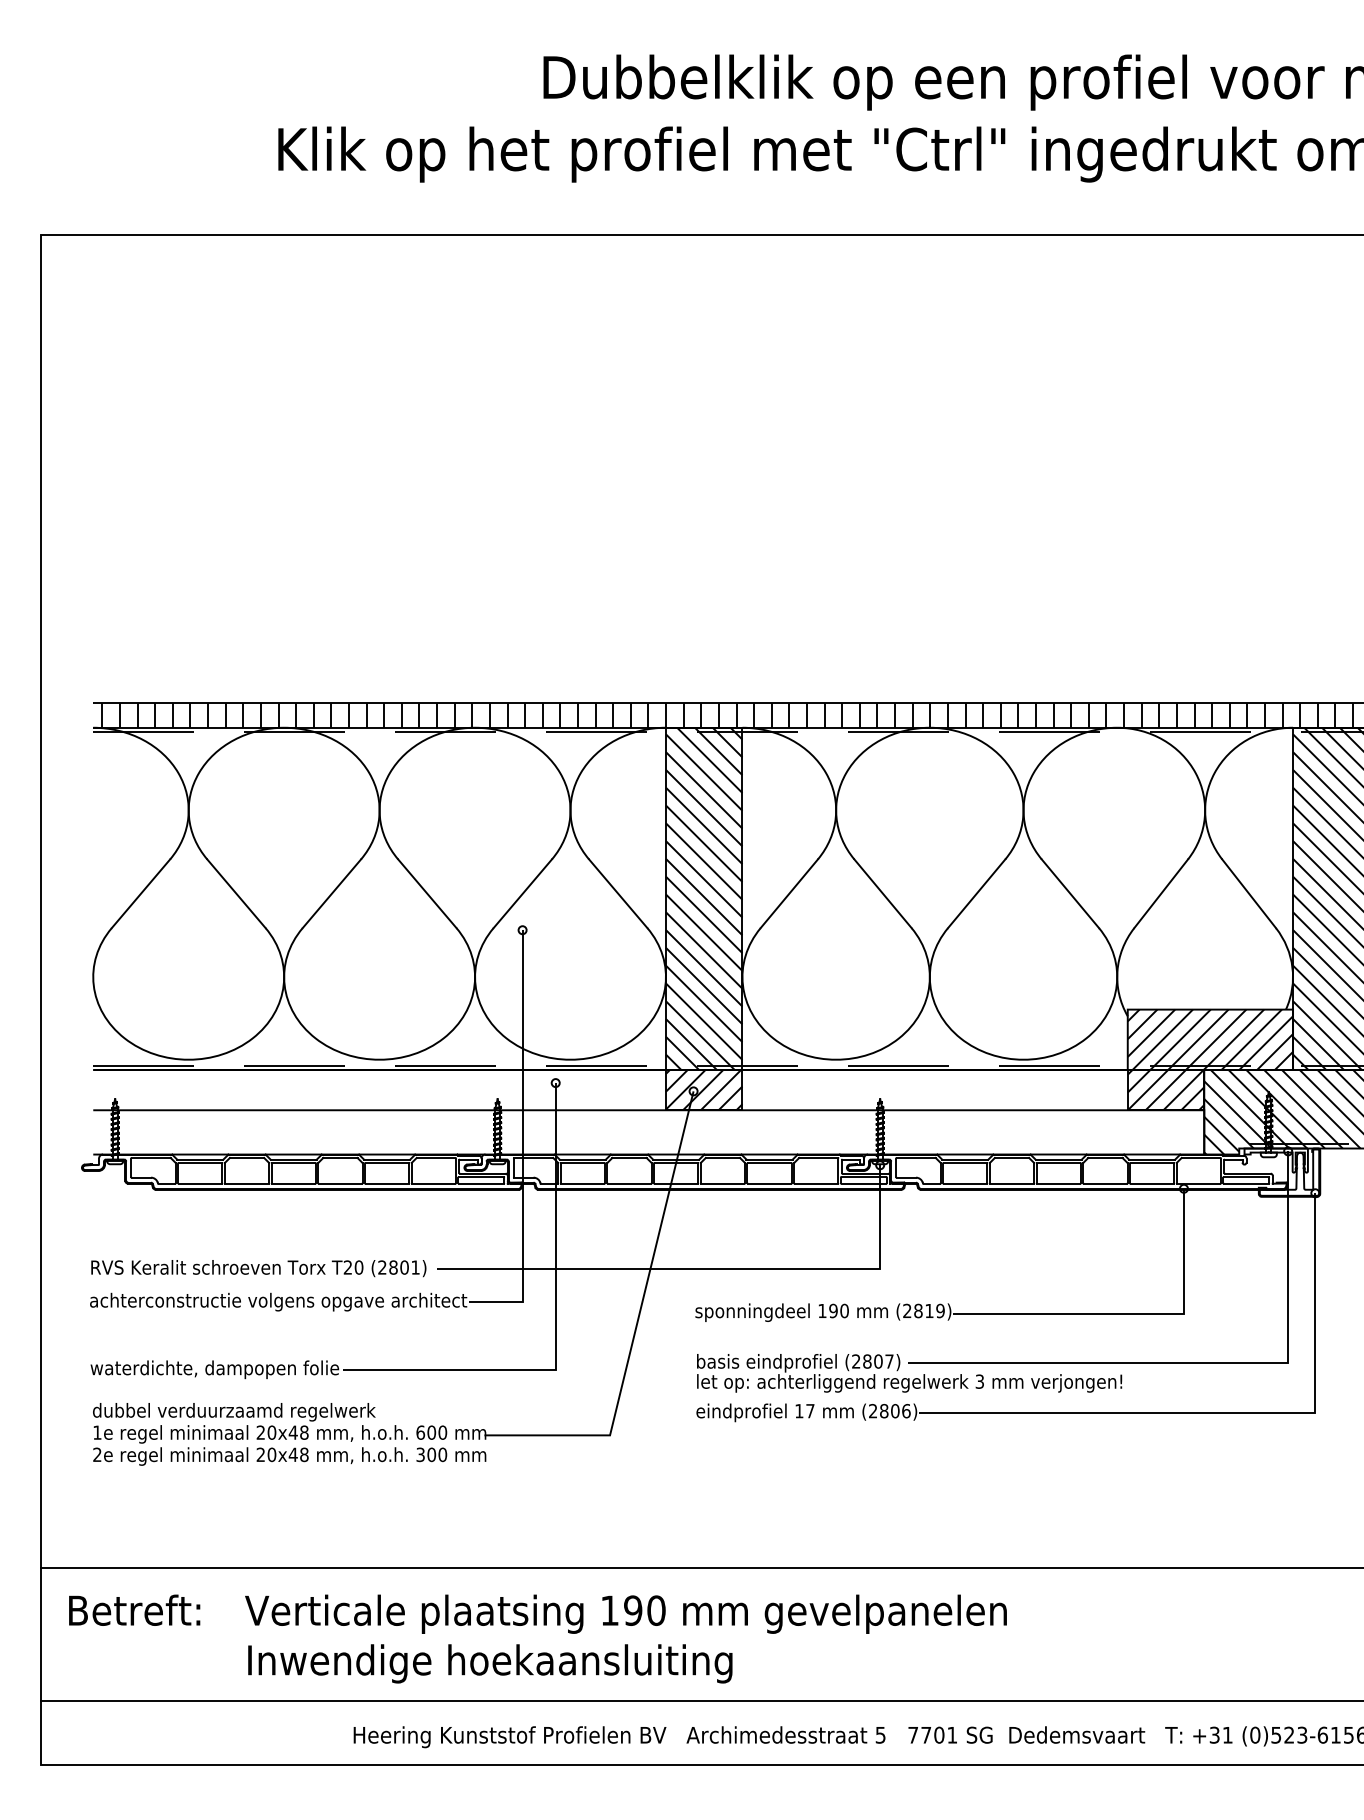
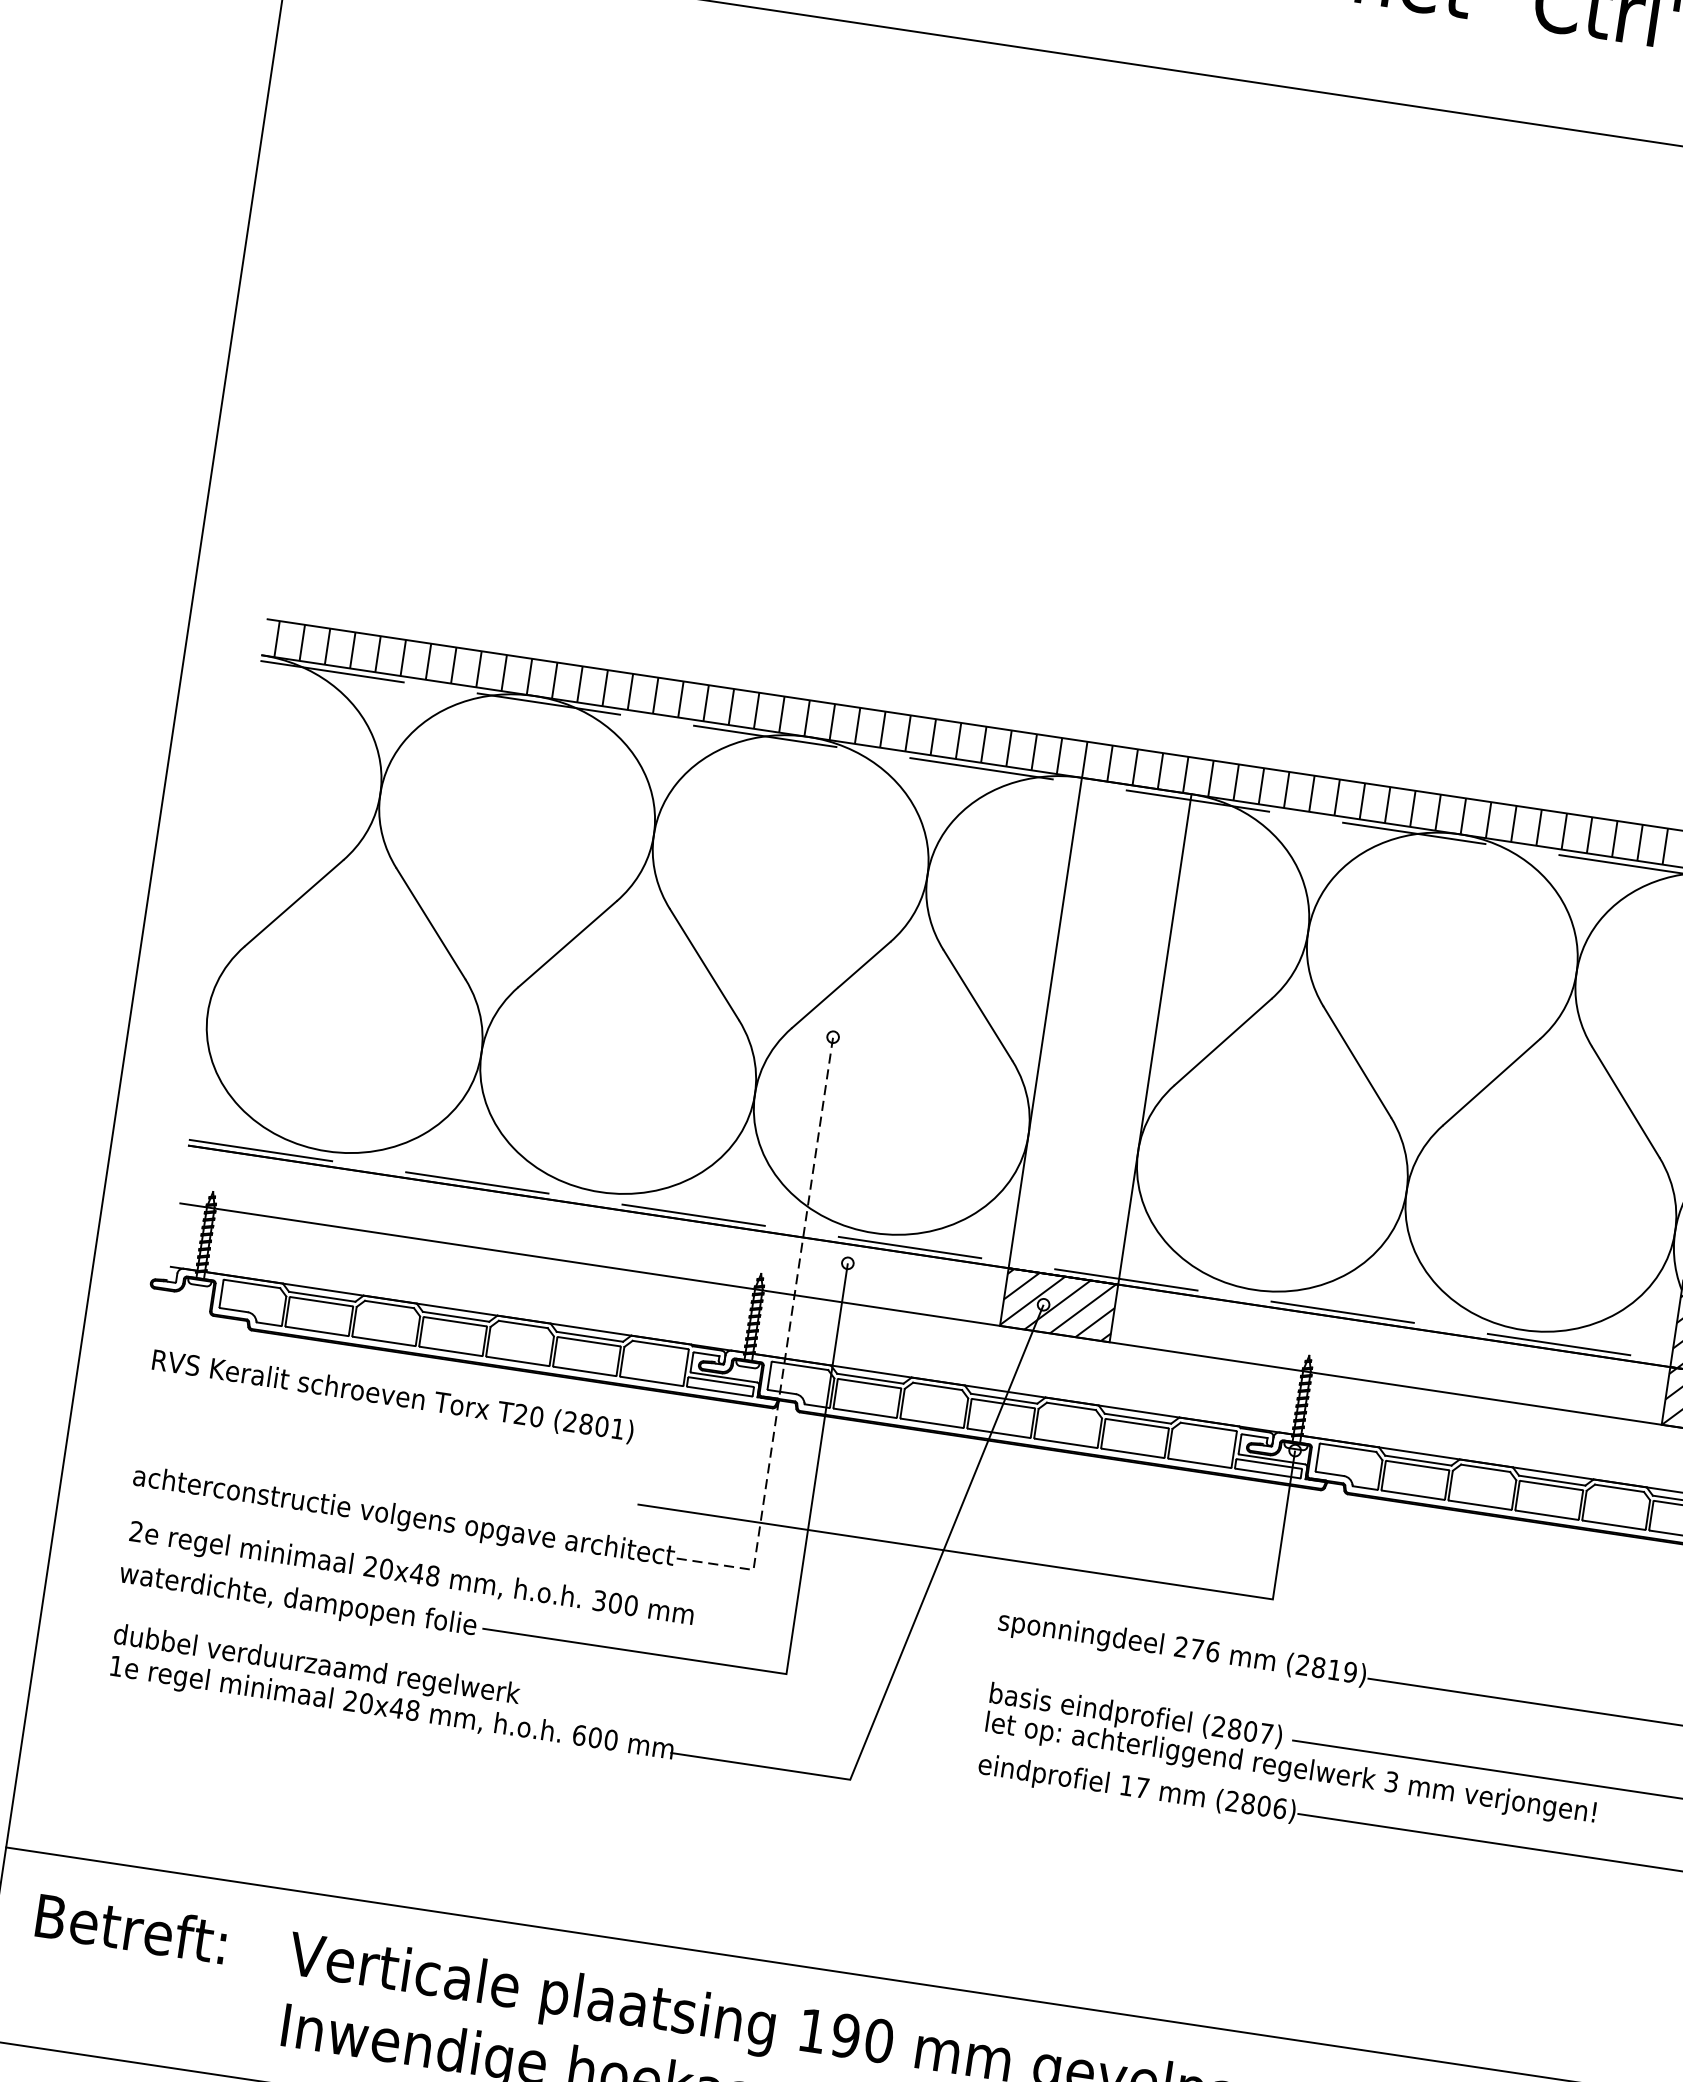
hatch: (703, 898) -> (1099, 1030), removed
line: (522, 1143) -> (787, 1342), solid -> dashed
text: (258, 1268) -> (392, 1396), moved
text: (833, 1310) -> (1197, 1648), 190 -> 276
text: (289, 1456) -> (411, 1575), moved

